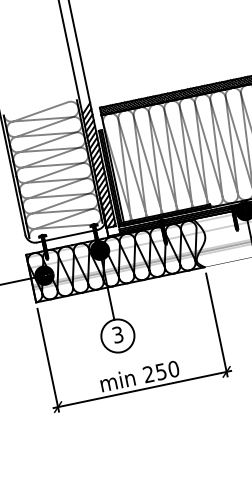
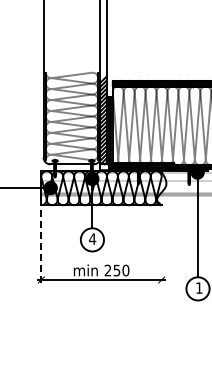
line: (216, 325) -> (161, 246), removed
text: (117, 334) -> (92, 238), 3 -> 4
line: (48, 360) -> (41, 246), solid -> dashed

